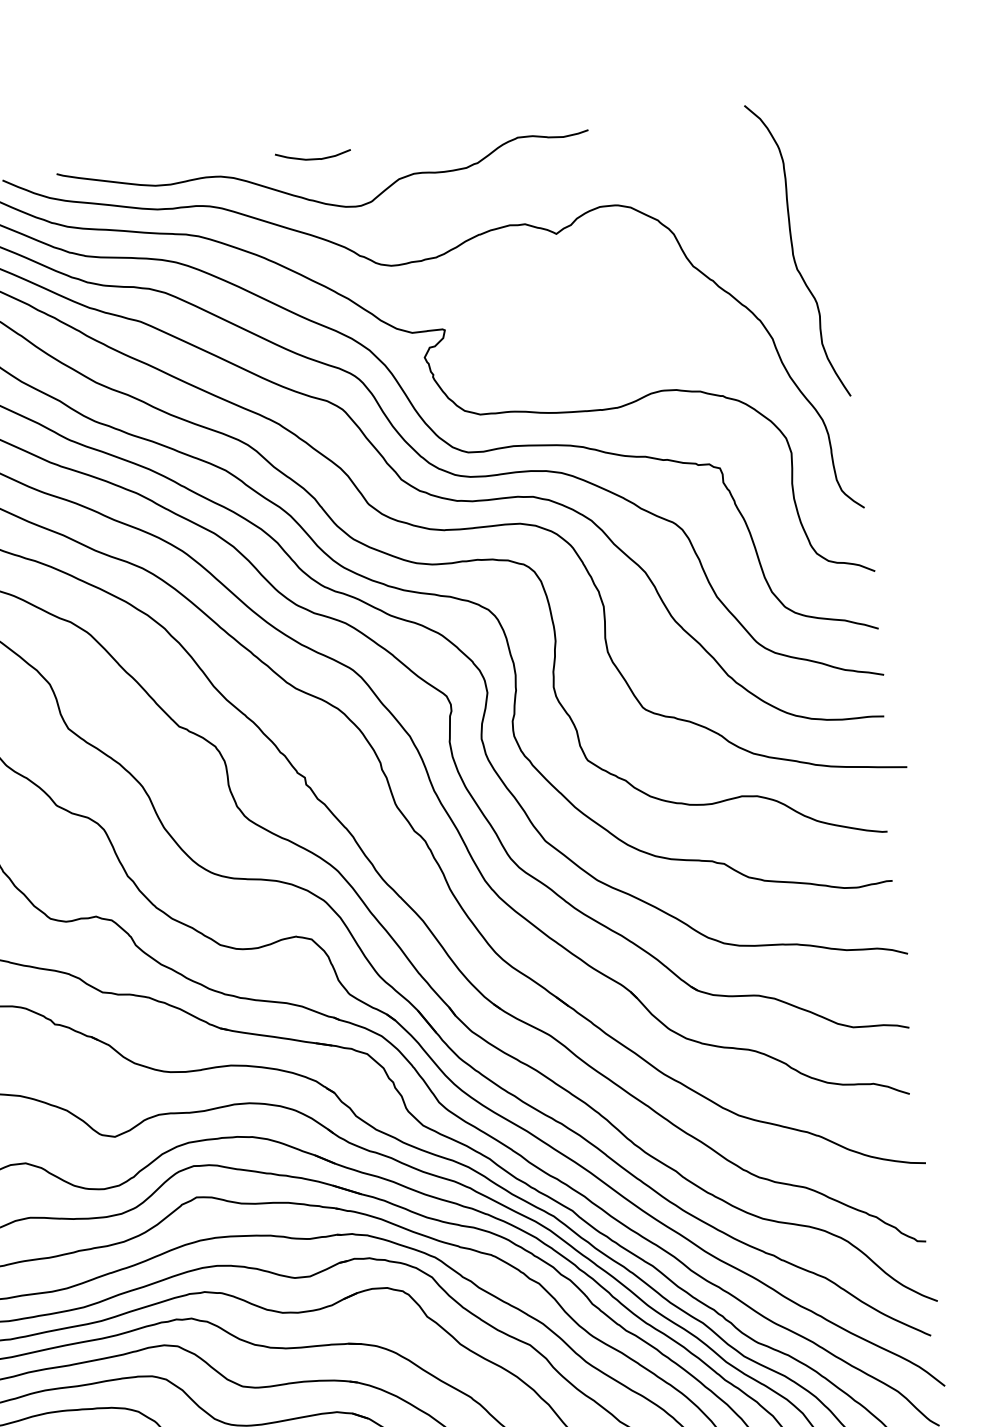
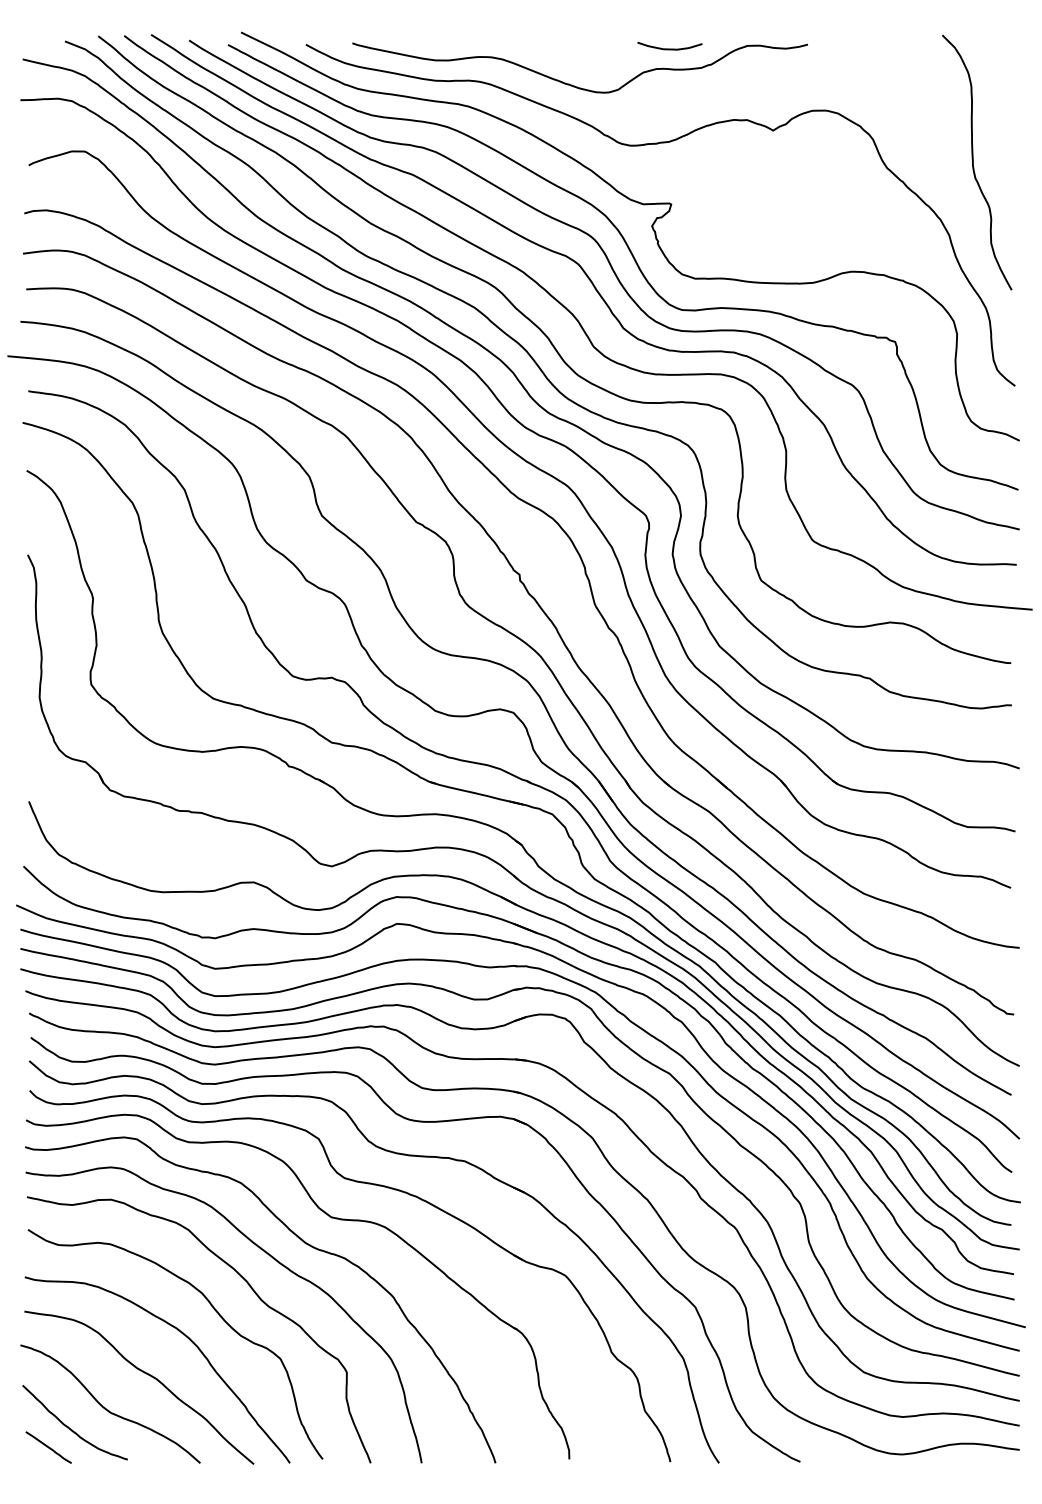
curve: (312, 158) -> (669, 48), moved

